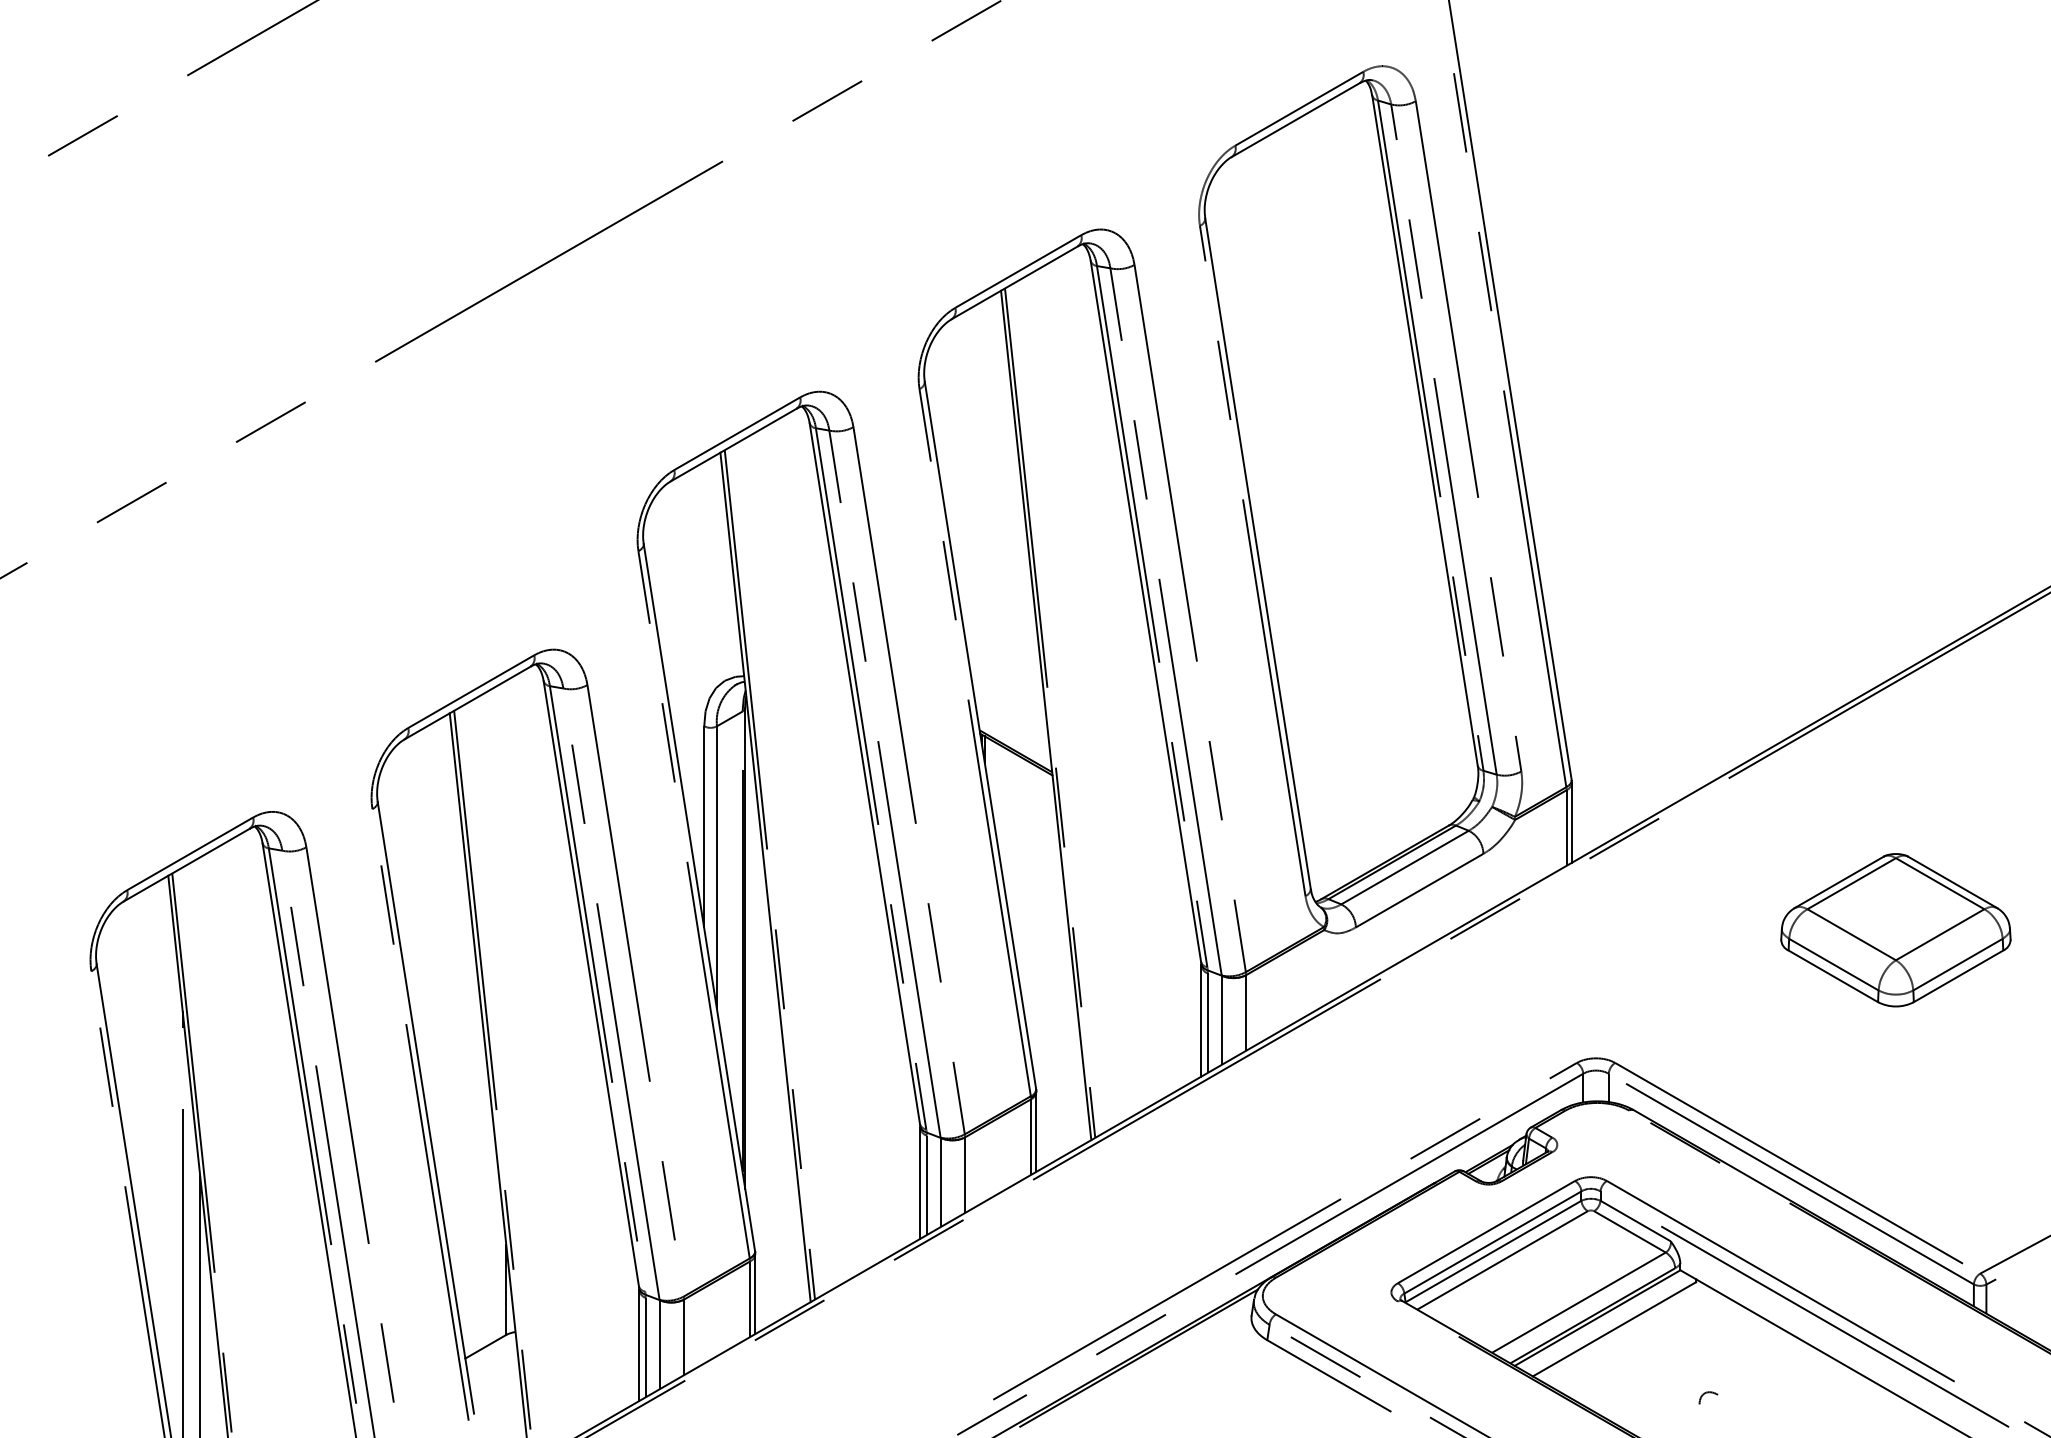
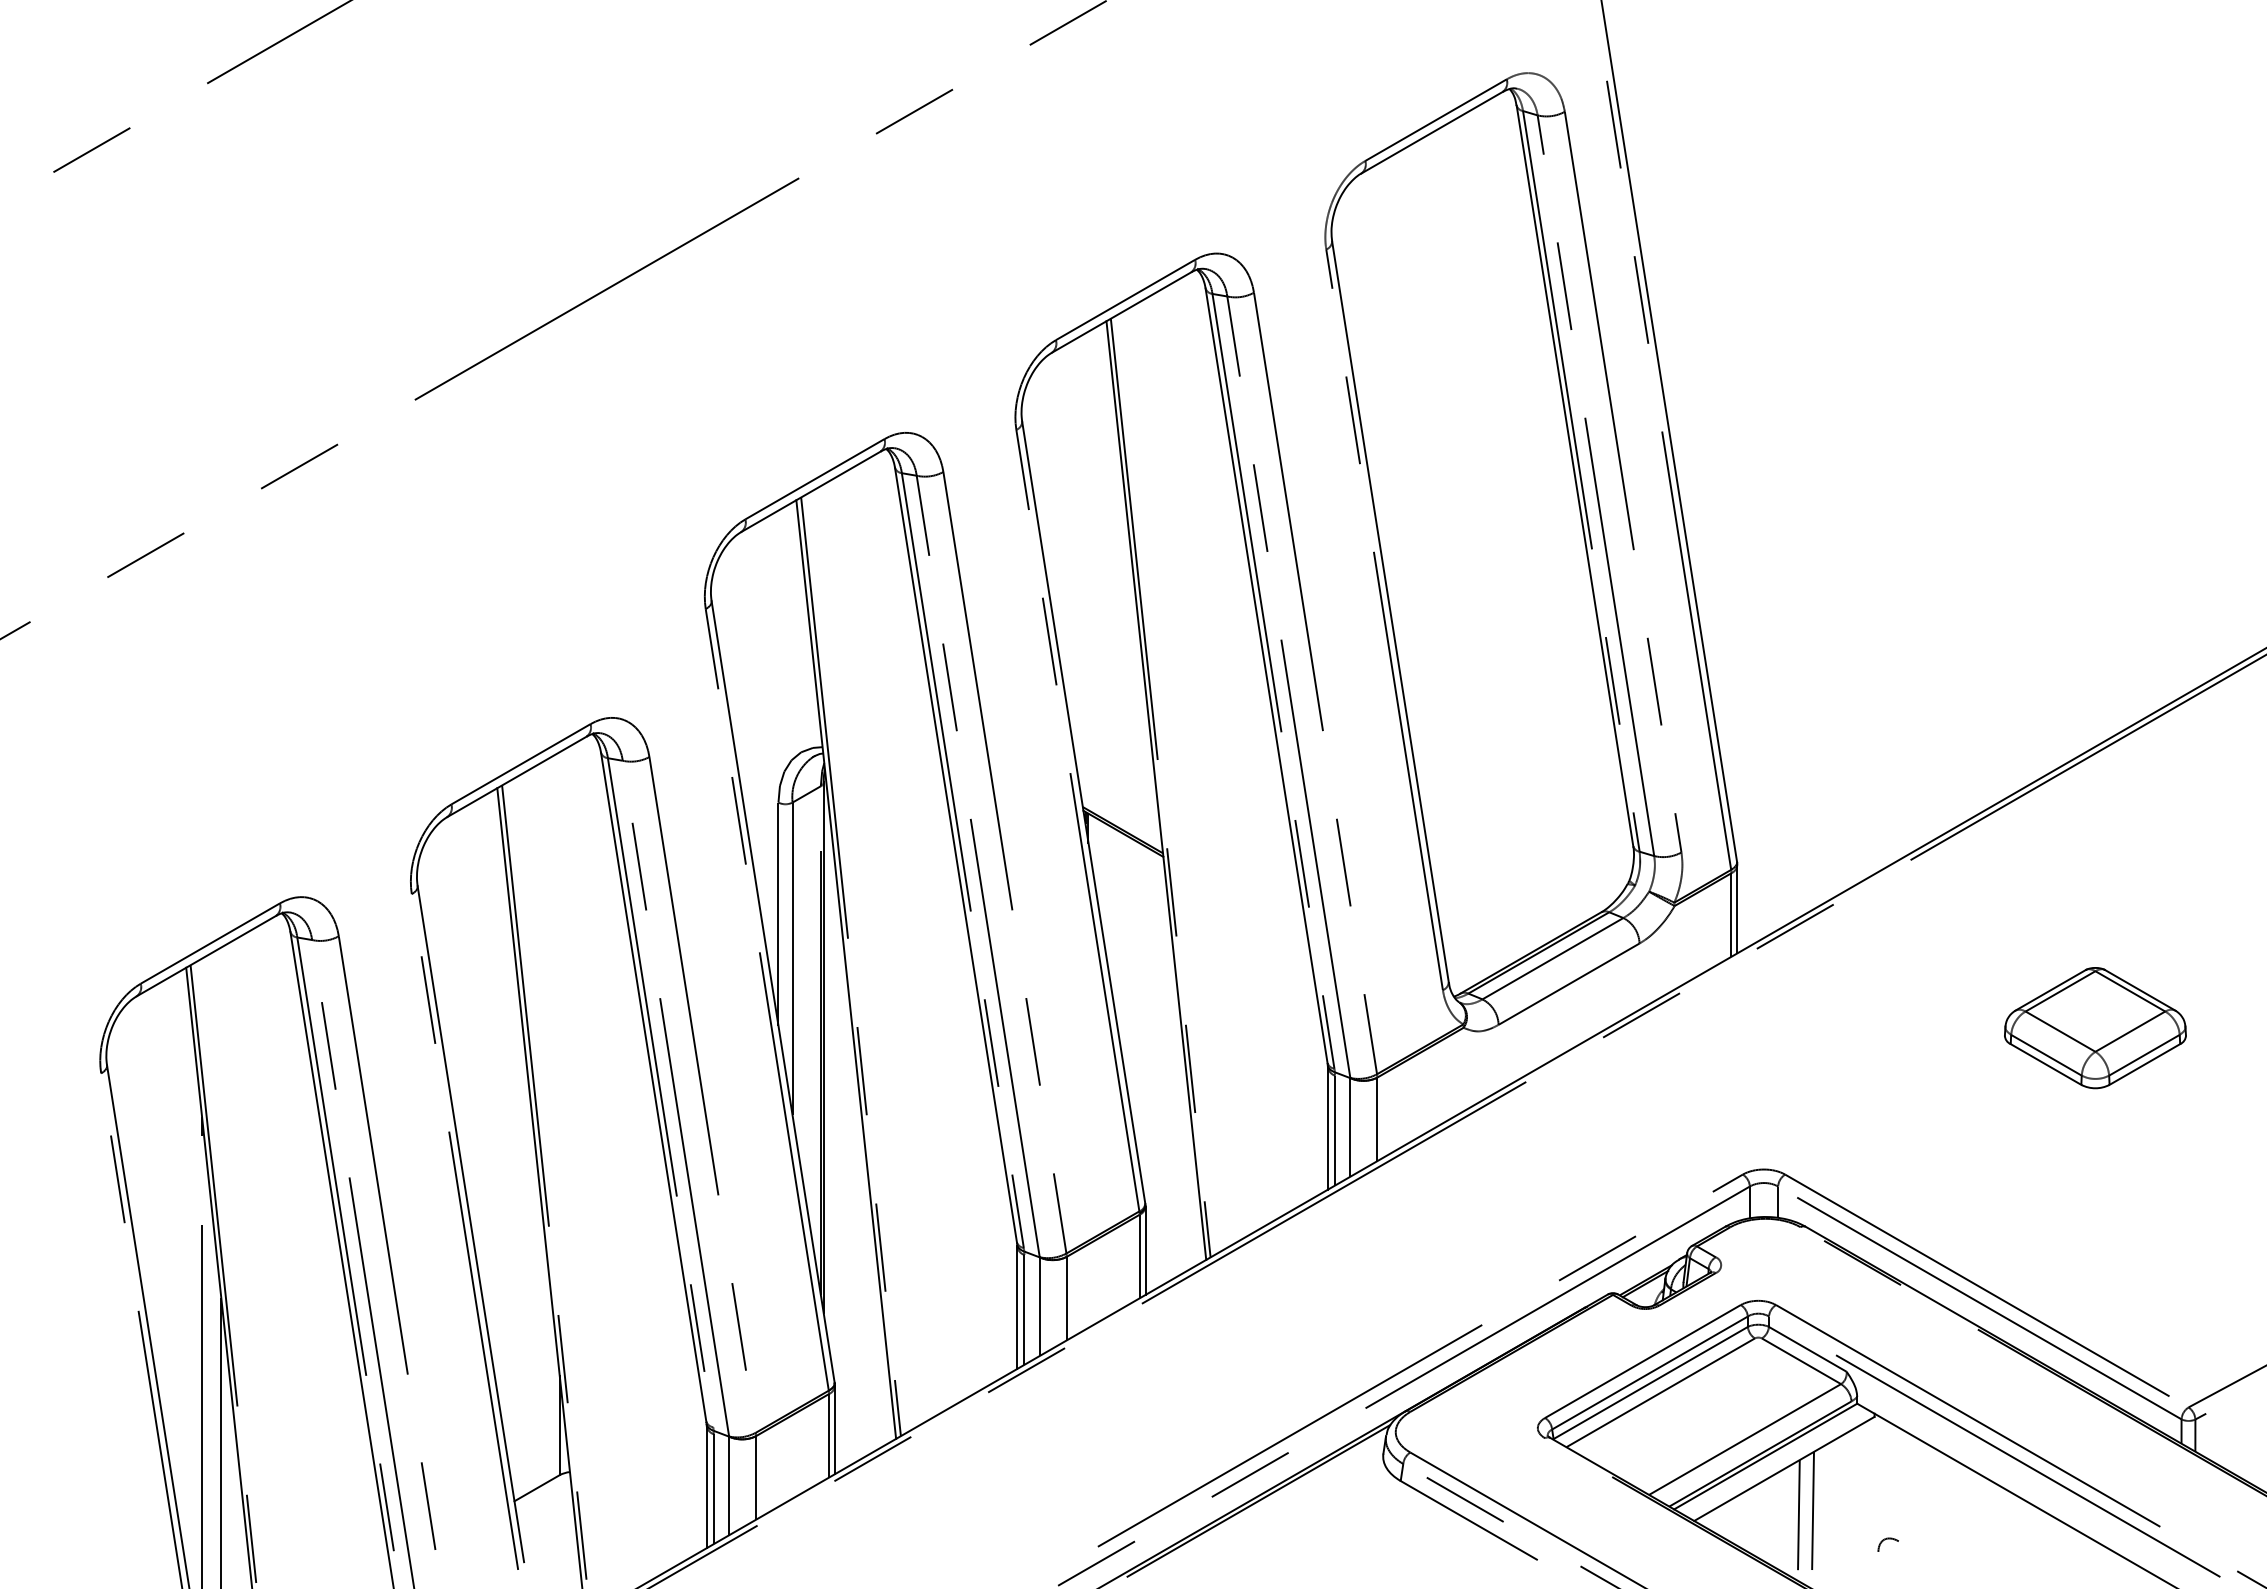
part: (1896, 930) -> (2095, 1028), size x0.71
line: (1640, 1366) -> (1813, 1510), added
line: (1627, 1371) -> (1798, 1515), added

